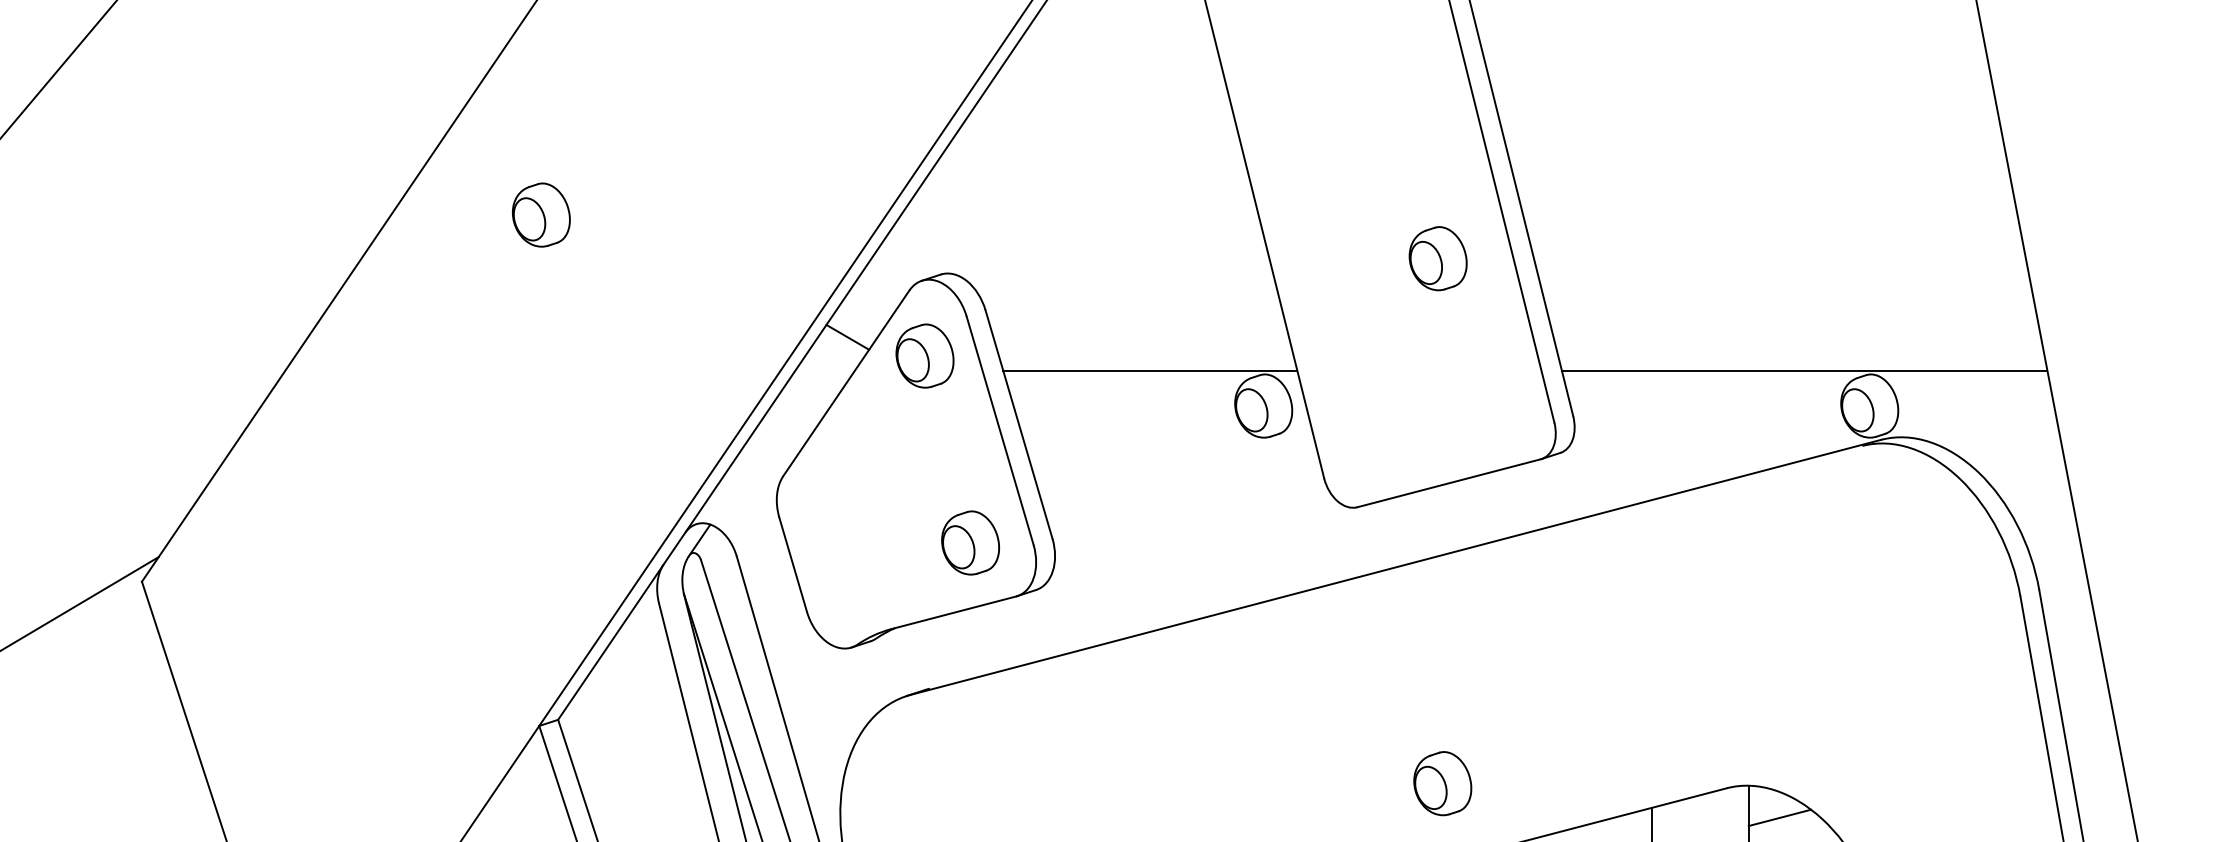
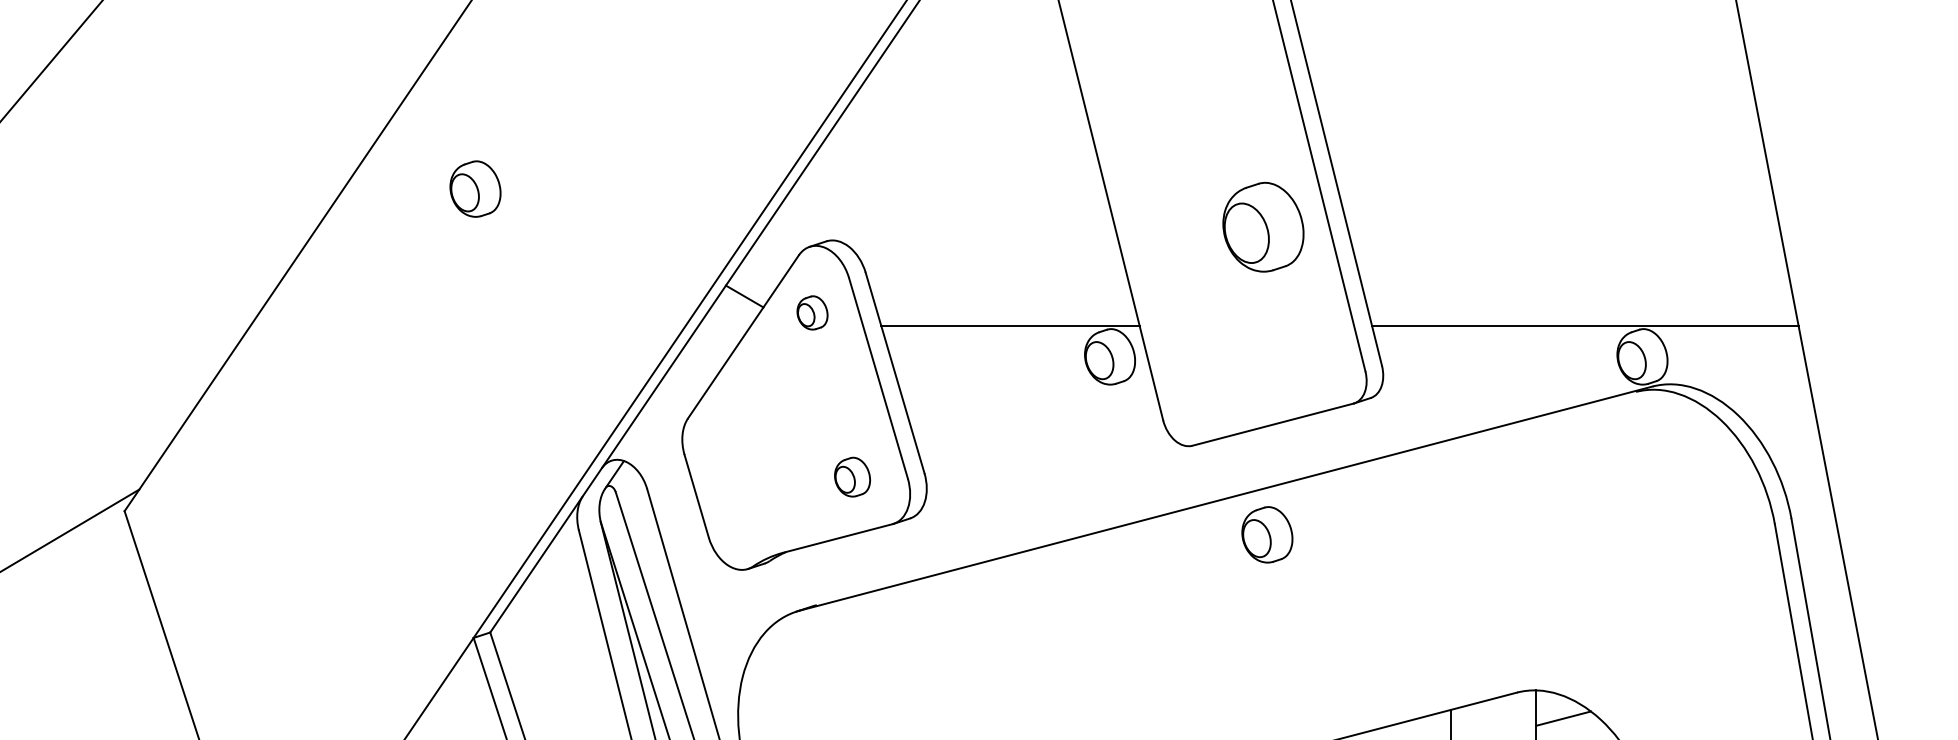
part: (1437, 258) -> (1262, 227), size x1.6
part: (924, 355) -> (812, 312), size x0.6
part: (970, 542) -> (852, 476), size x0.7
part: (1442, 783) -> (1267, 534), moved

